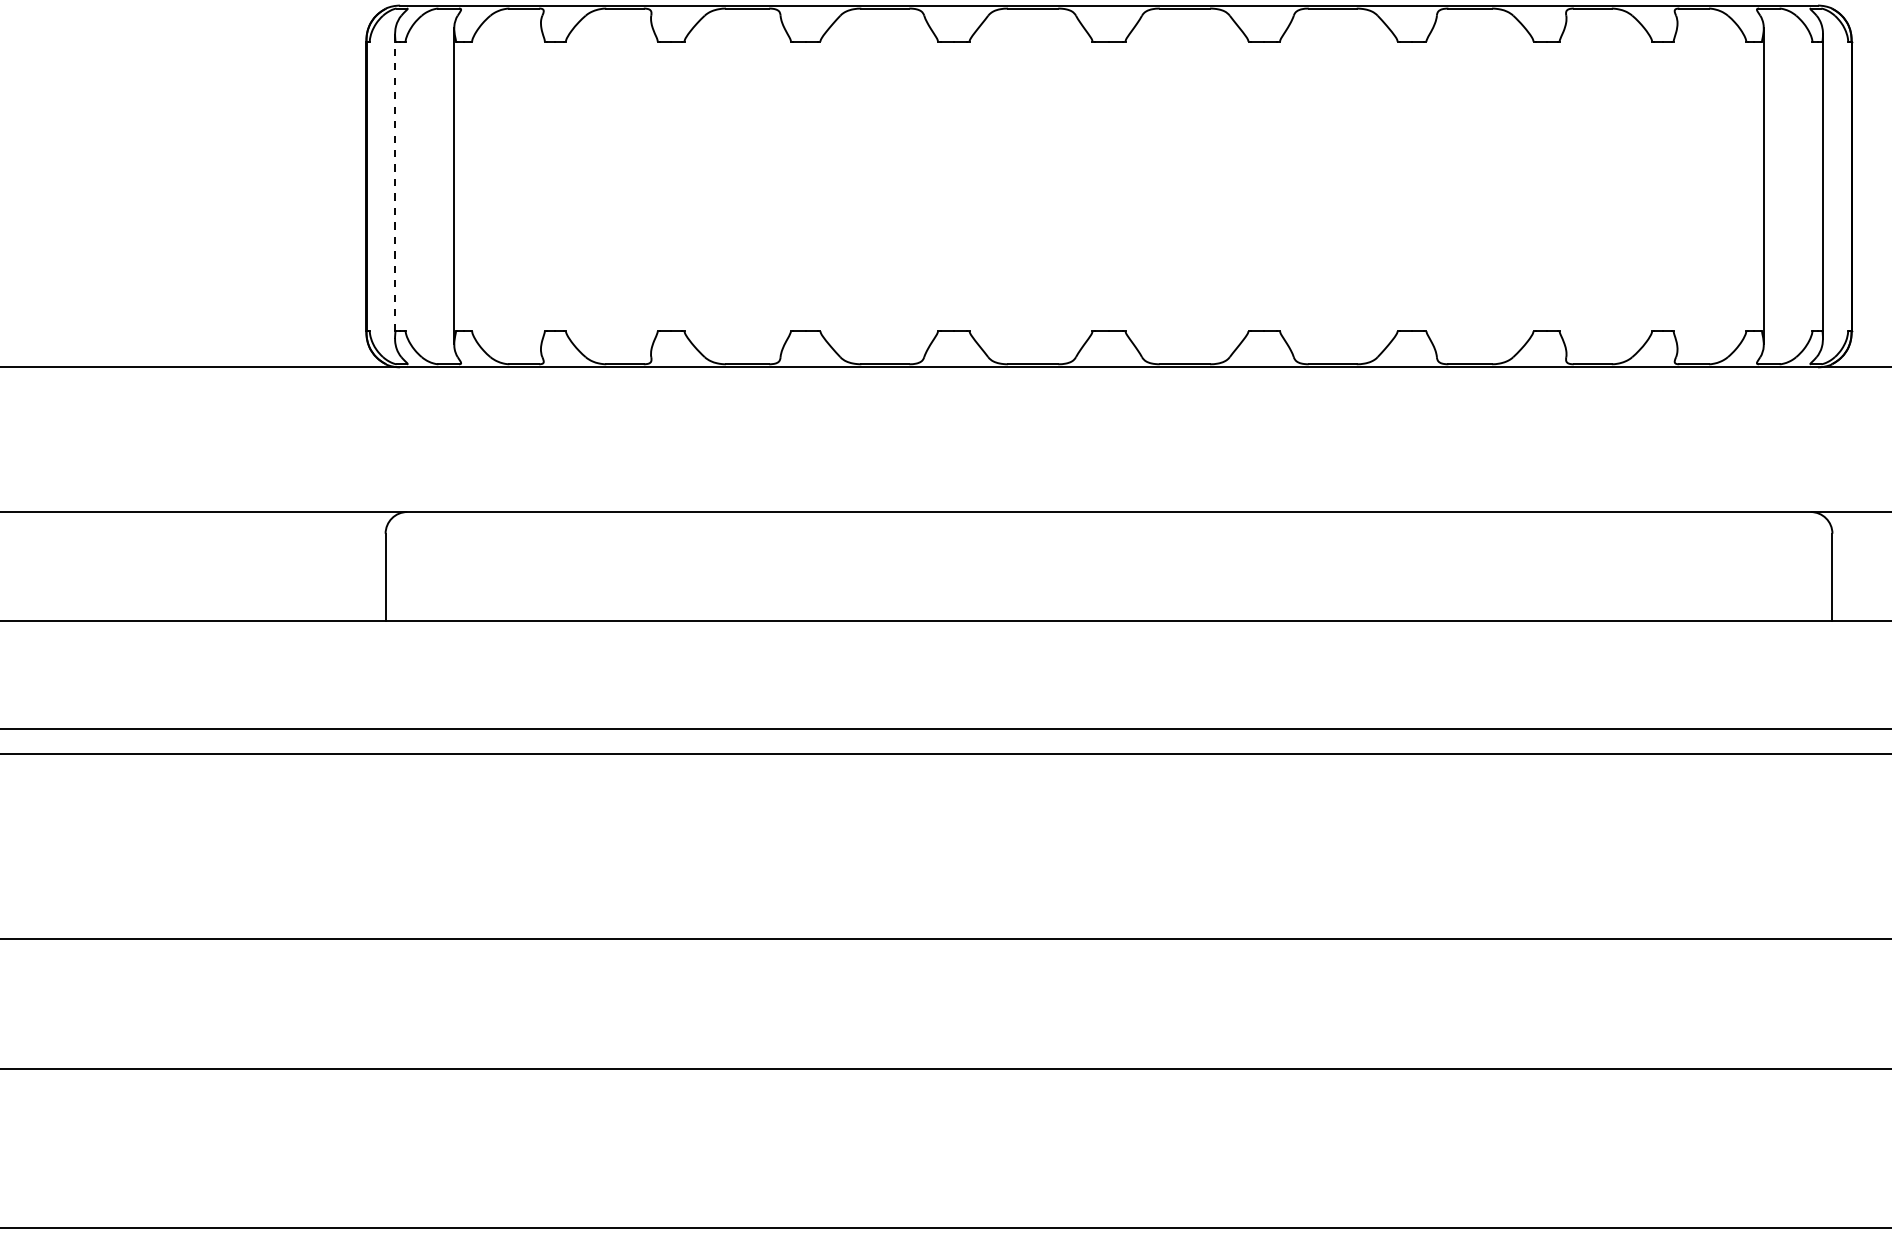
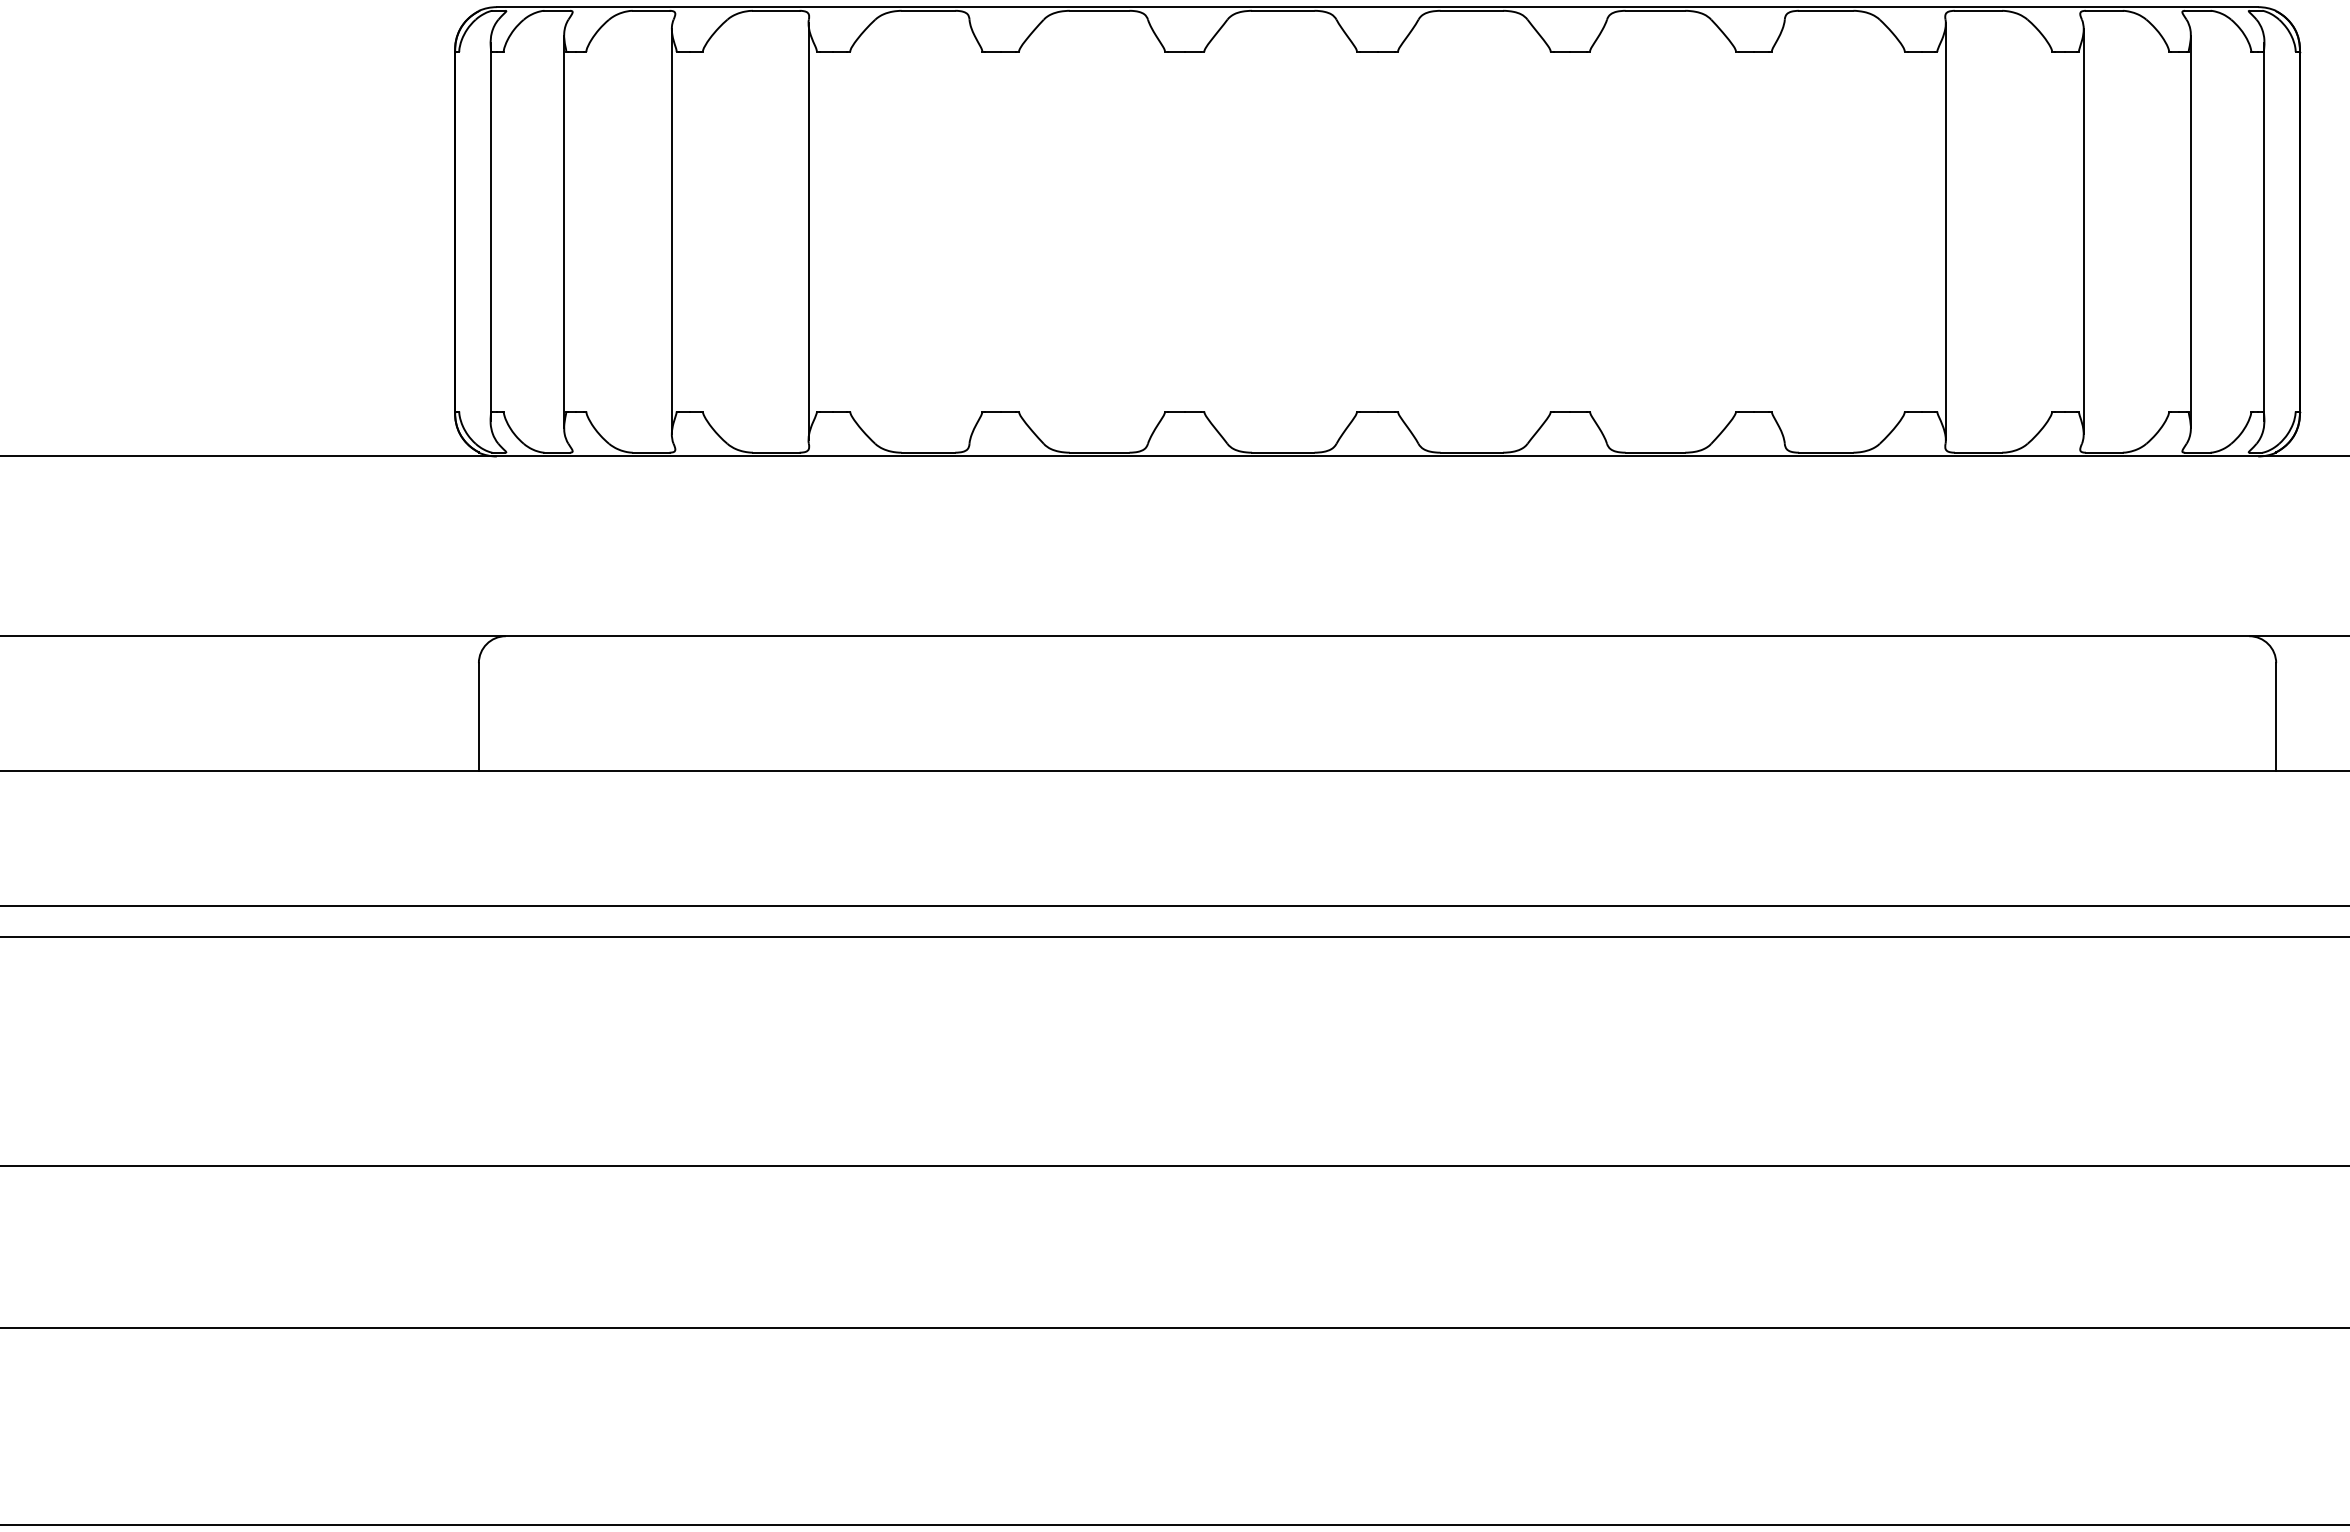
line: (540, 186) -> (671, 231), added
line: (650, 186) -> (808, 231), added
line: (1566, 186) -> (1945, 231), added
line: (1677, 186) -> (2083, 231), added
line: (394, 187) -> (490, 232), dashed -> solid

